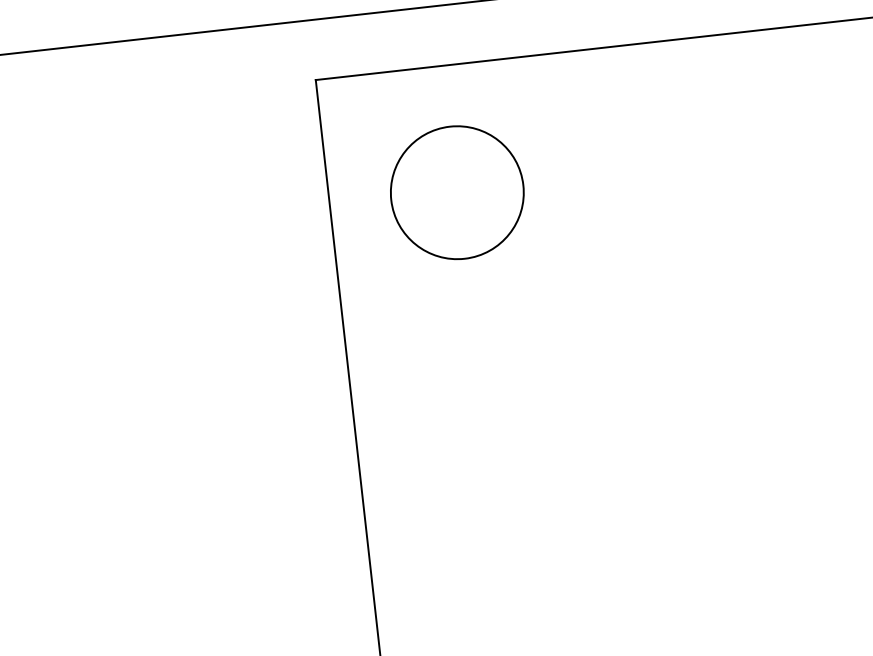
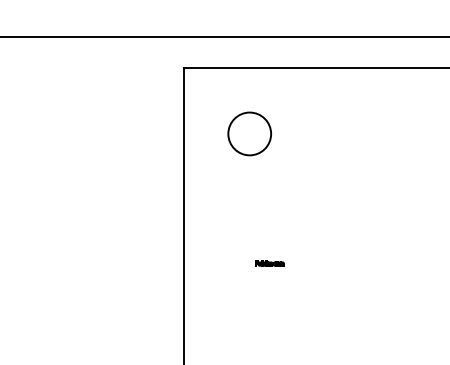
circle: (456, 191) -> (249, 133), size x0.62
part: (523, 438) -> (269, 263), added

